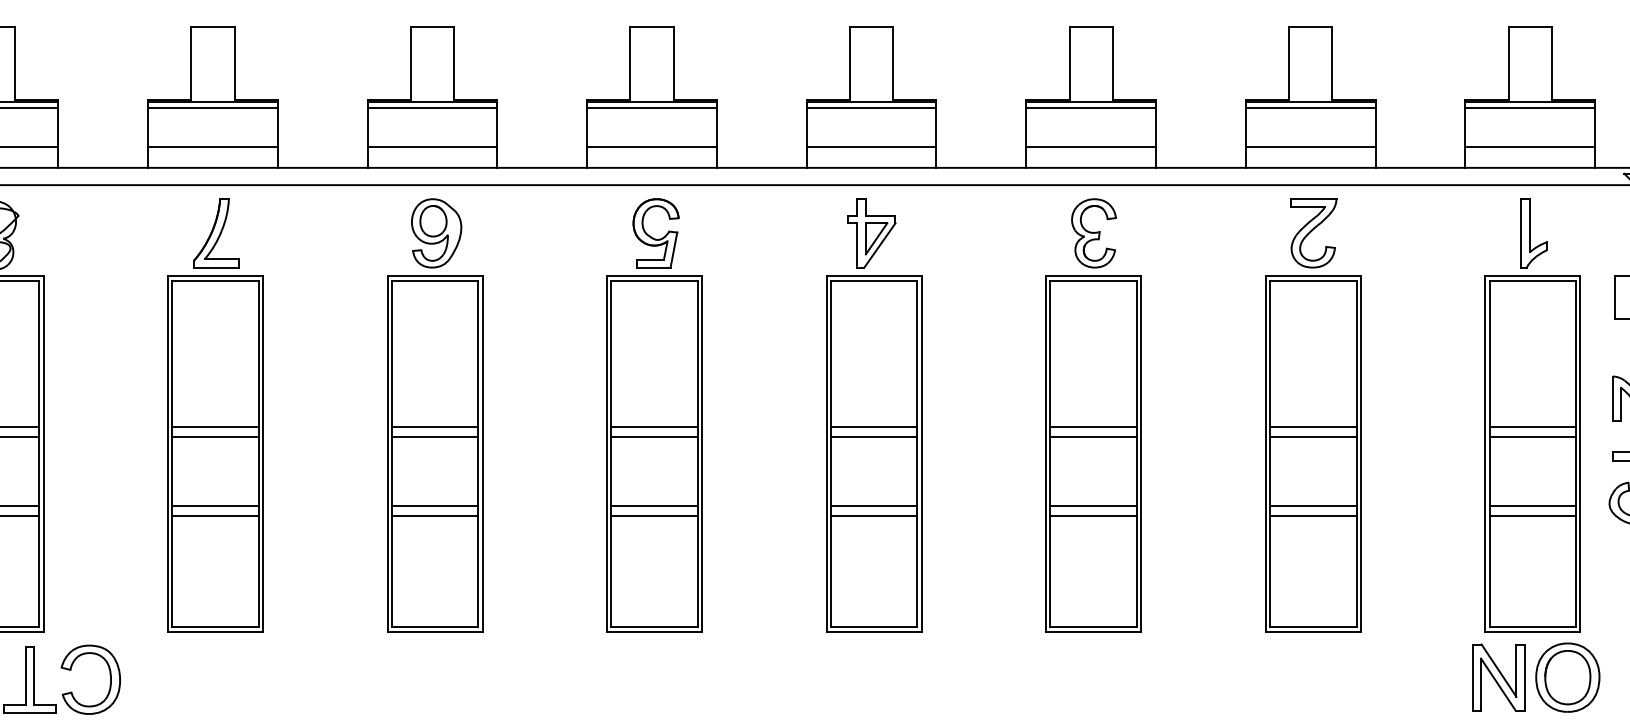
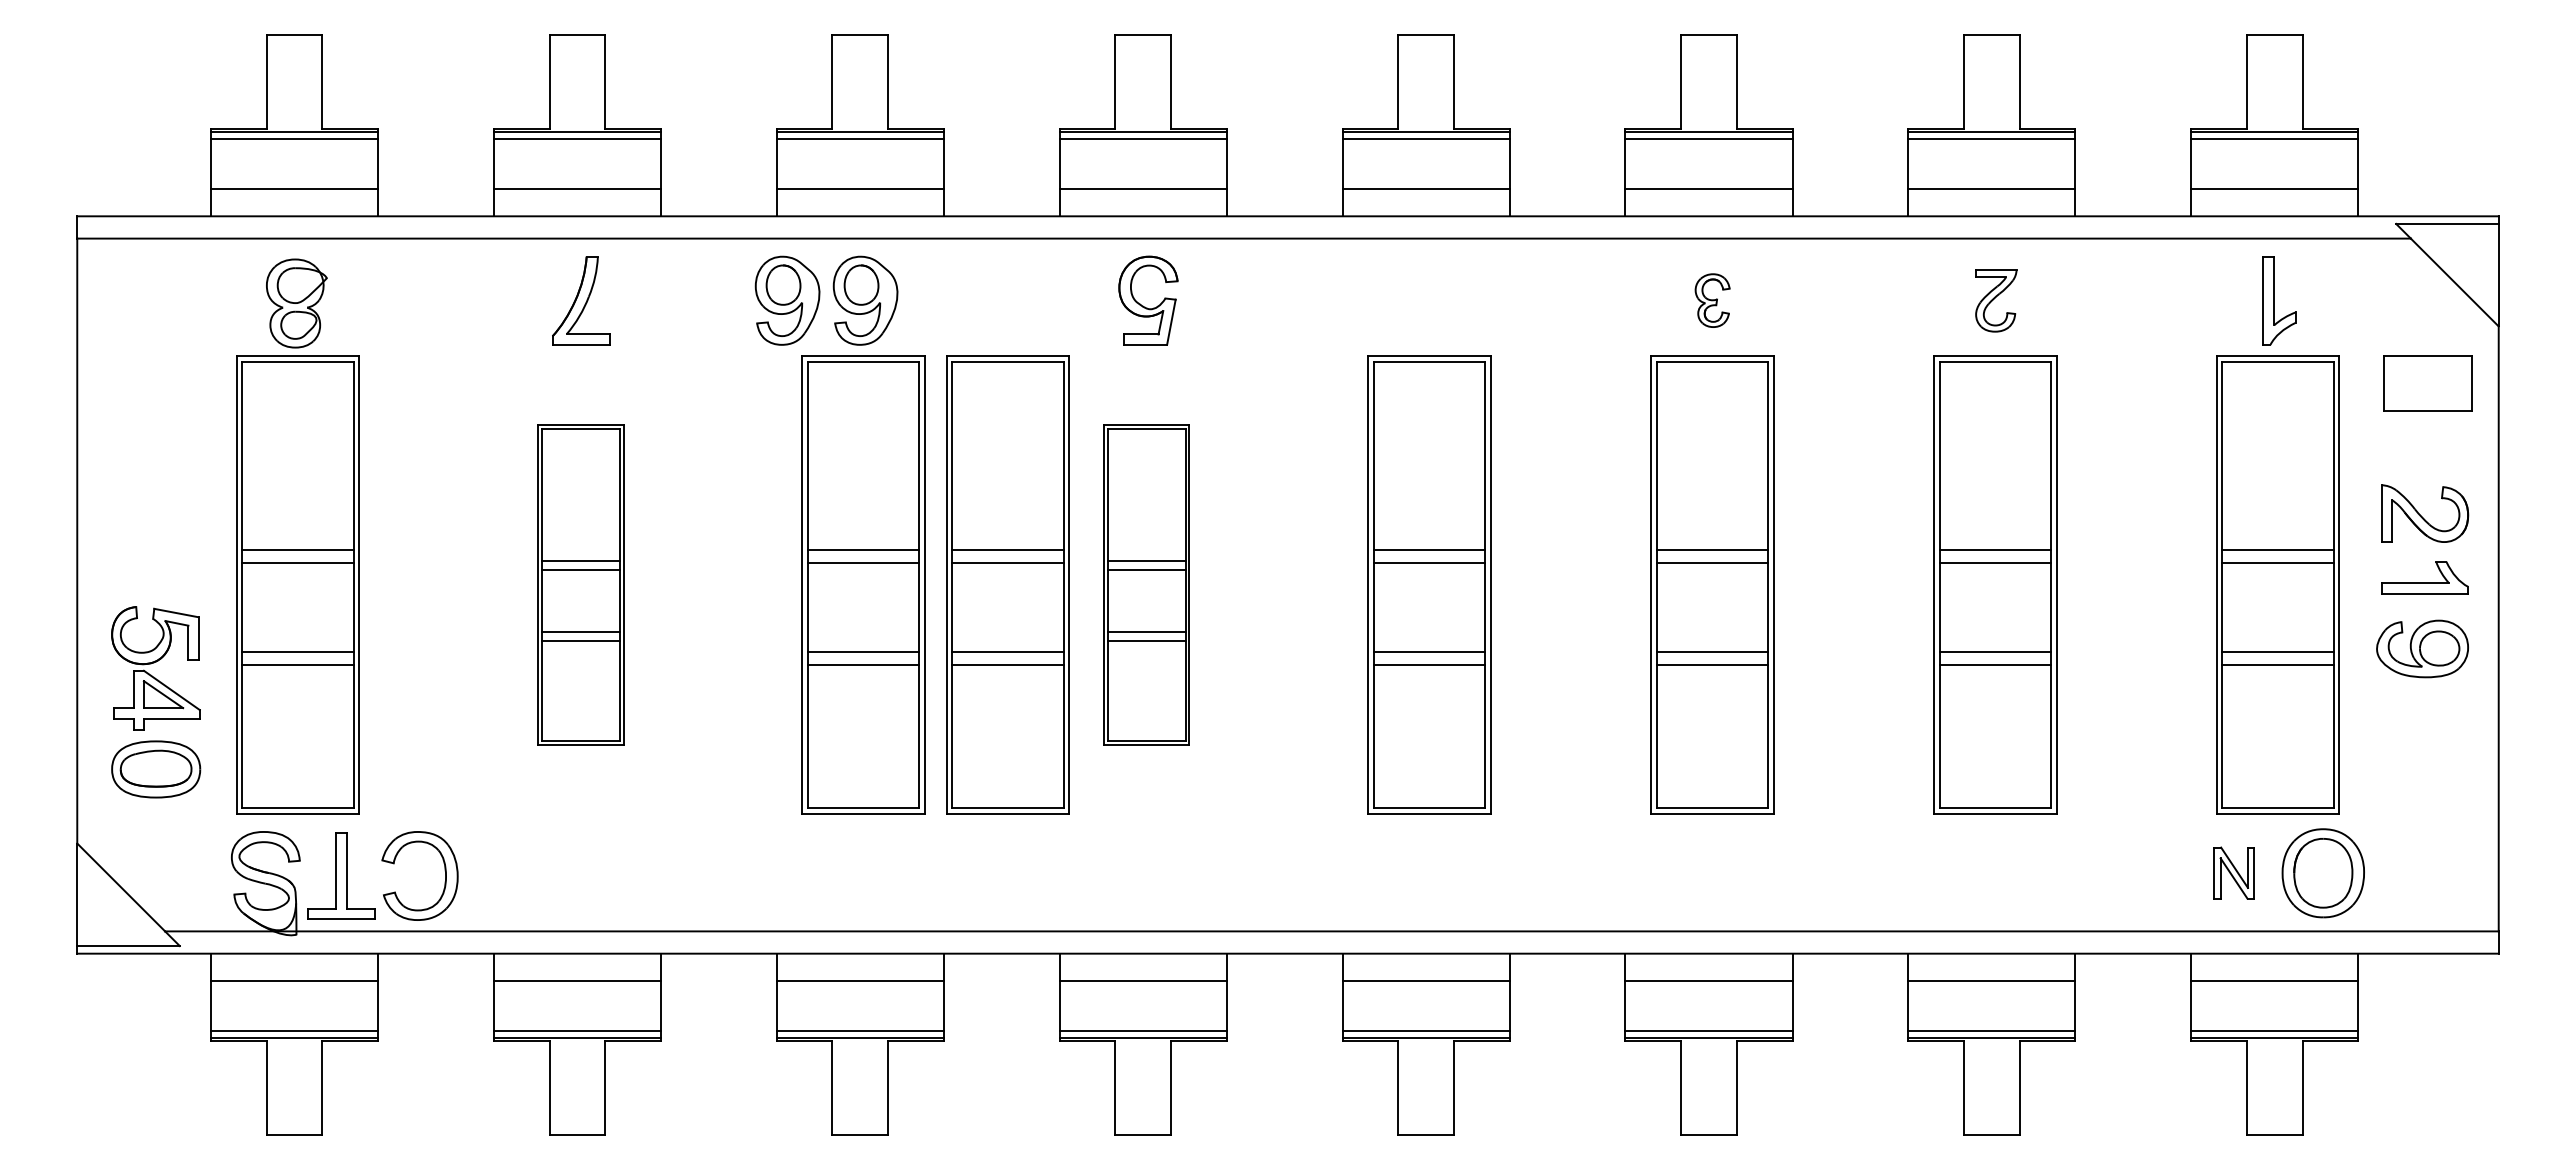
part: (376, 233) -> (787, 300), added
part: (871, 233) -> (1426, 300), removed
part: (1093, 233) -> (1712, 300), size x0.6
part: (1314, 233) -> (1996, 300), size x0.7
part: (215, 453) -> (580, 584), size x0.7
part: (546, 453) -> (1007, 584), added
part: (654, 453) -> (1146, 584), size x0.7
part: (1498, 677) -> (2234, 872), size x0.6

